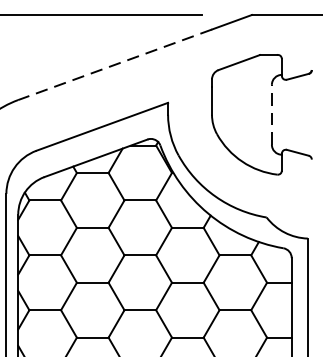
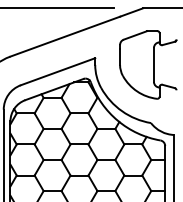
line: (113, 64) -> (64, 36), dashed -> solid
line: (271, 113) -> (153, 64), dashed -> solid

